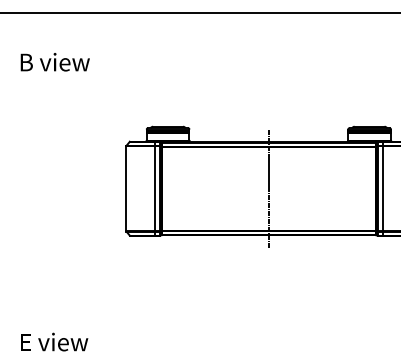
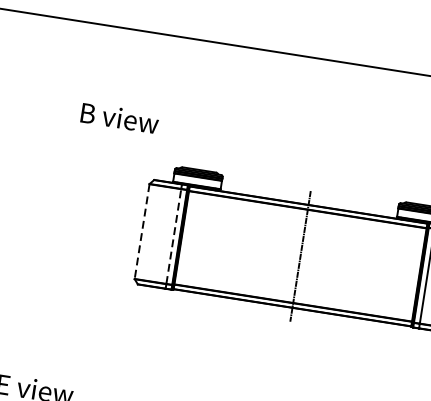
text: (54, 62) -> (119, 118), moved
line: (126, 188) -> (142, 231), solid -> dashed
line: (154, 188) -> (173, 236), solid -> dashed

